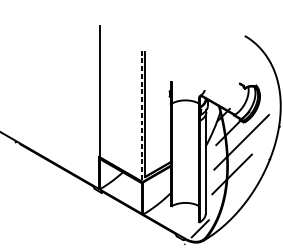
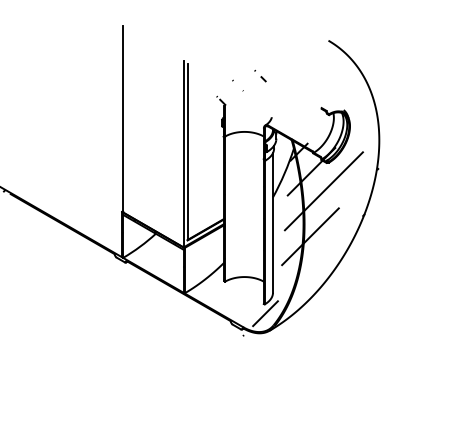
hatch: (183, 80) -> (241, 103), added
line: (142, 116) -> (183, 154), dashed -> solid

